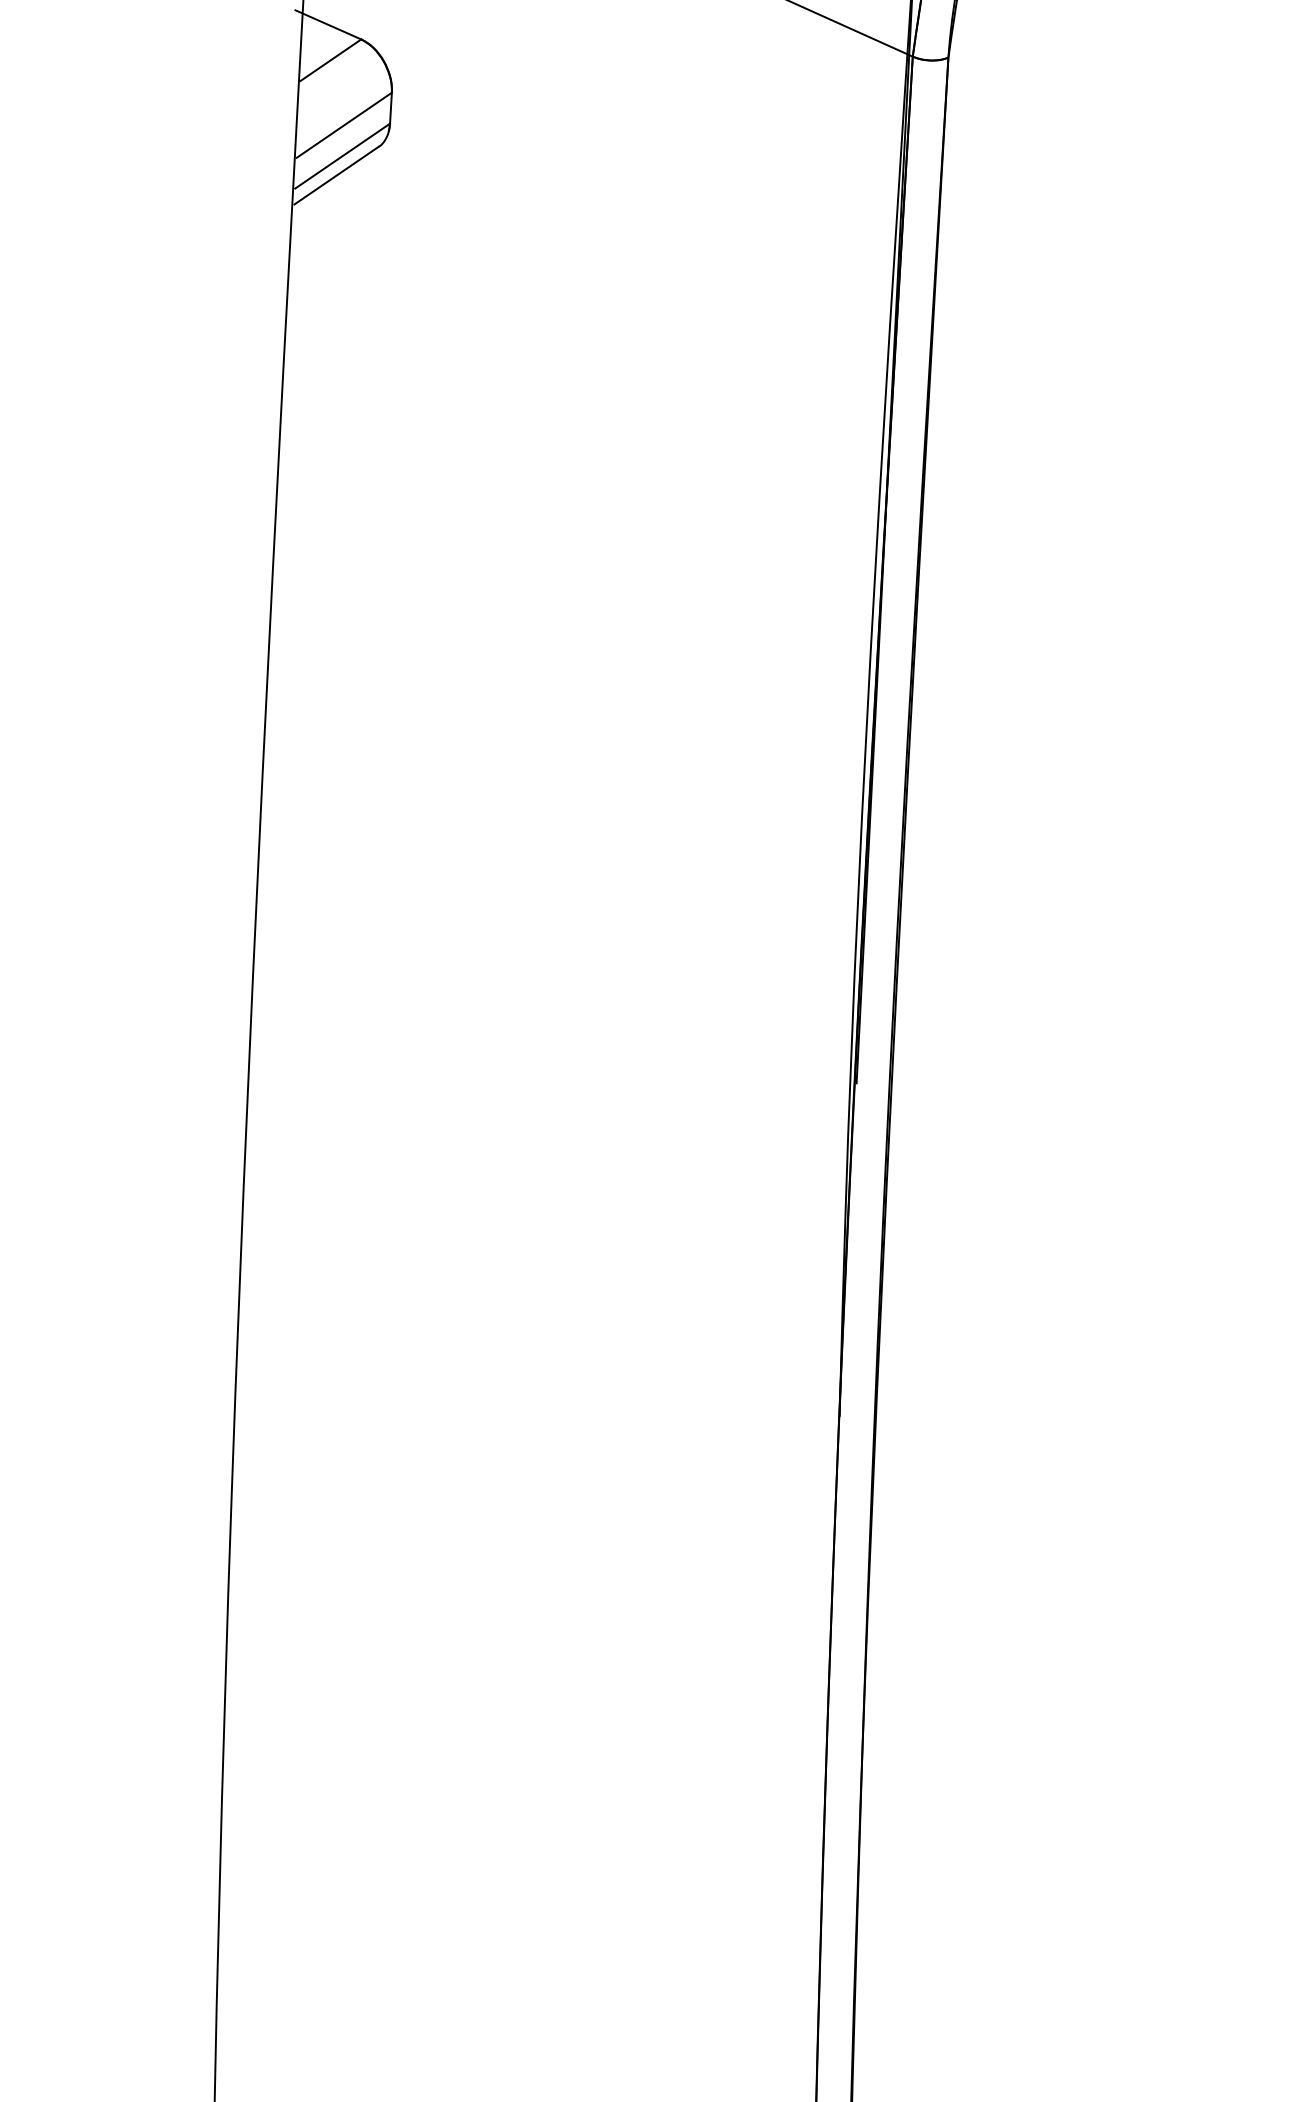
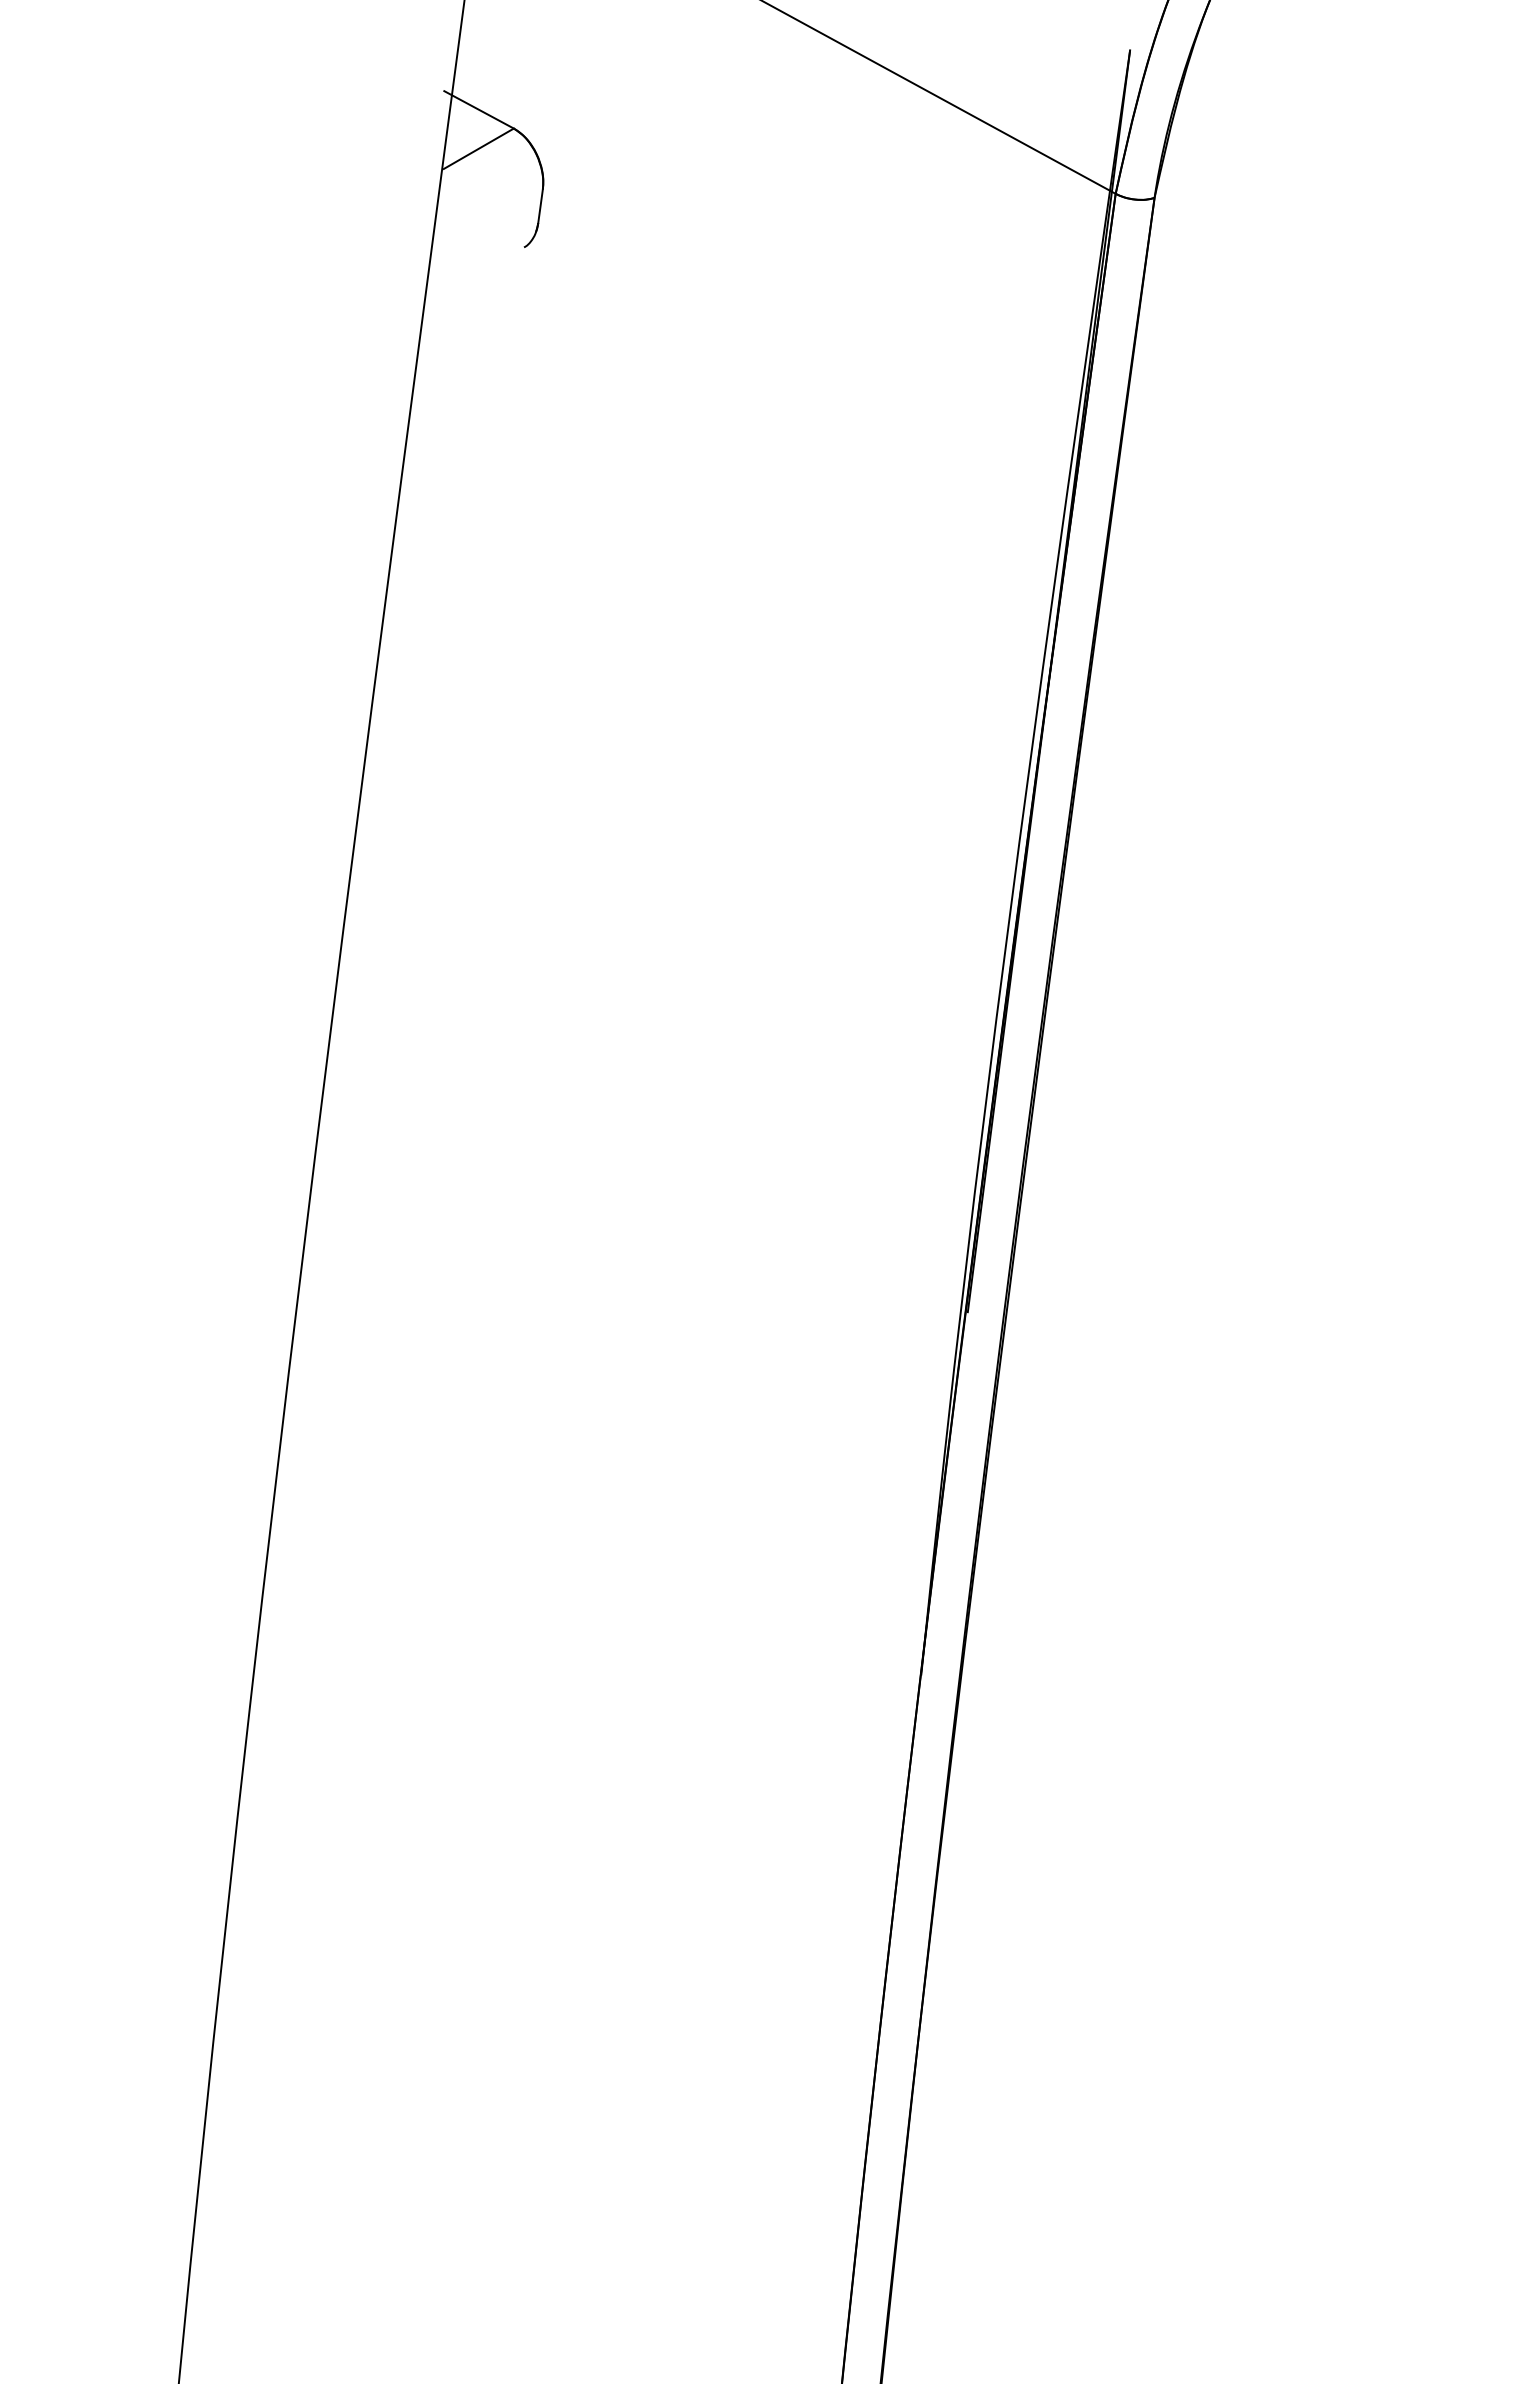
line: (343, 124) -> (487, 220), removed
line: (342, 156) -> (483, 254), removed
line: (336, 175) -> (475, 275), removed

